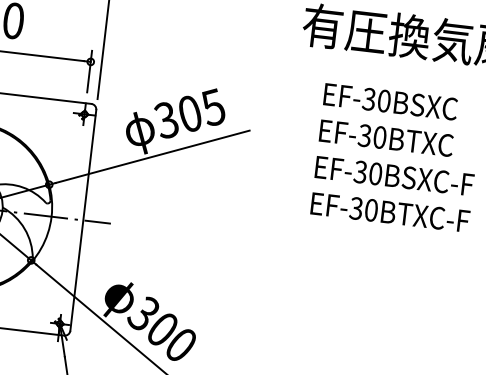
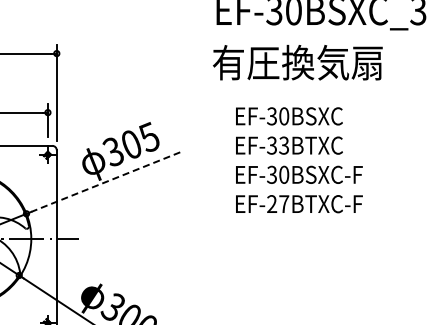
text: (380, 137) -> (284, 145), EF-30BTXC -> EF-33BTXC
line: (152, 157) -> (105, 182), solid -> dashed
text: (364, 209) -> (278, 204), EF-30BTXC-F -> EF-27BTXC-F

